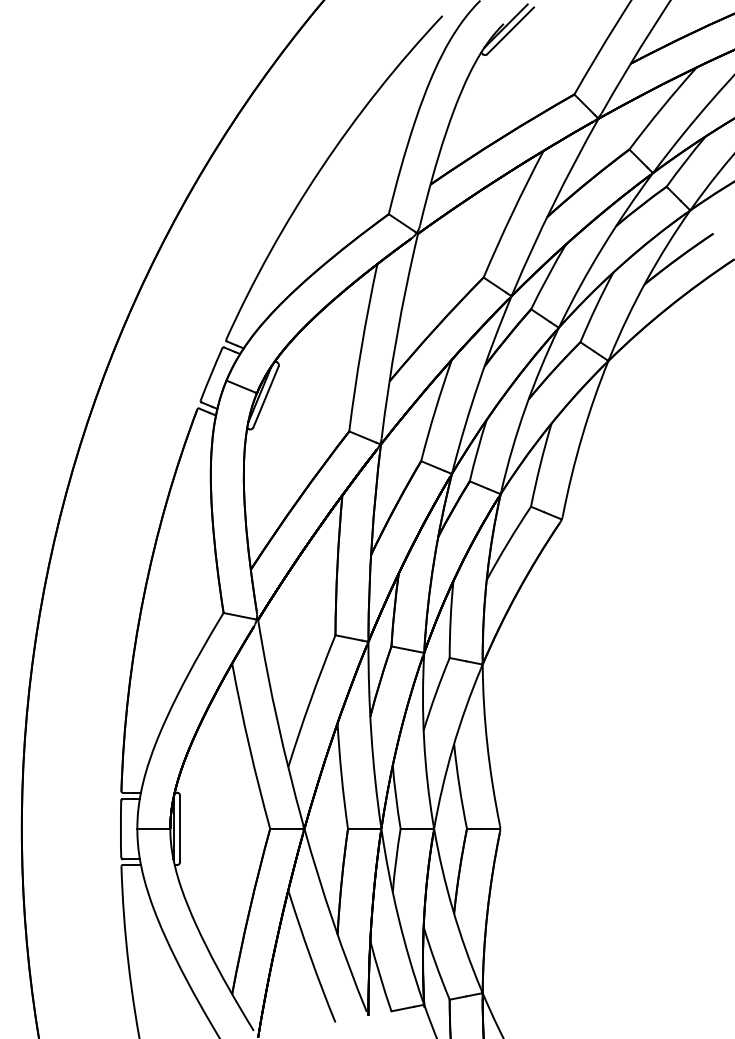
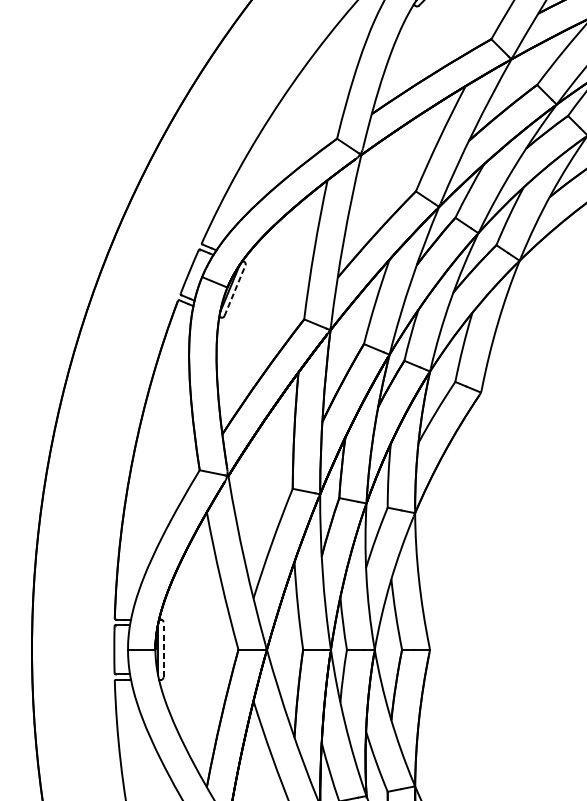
line: (266, 396) -> (235, 290), solid -> dashed
line: (180, 828) -> (163, 649), solid -> dashed

